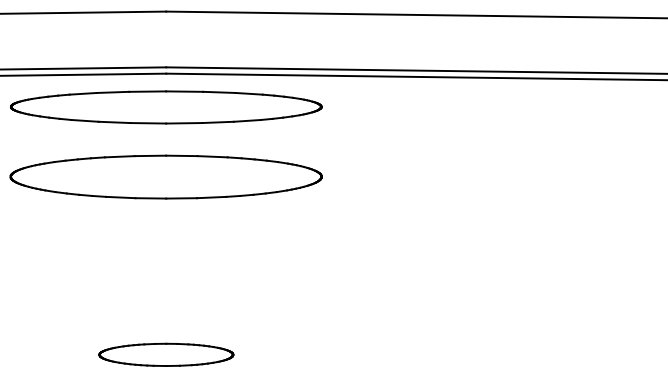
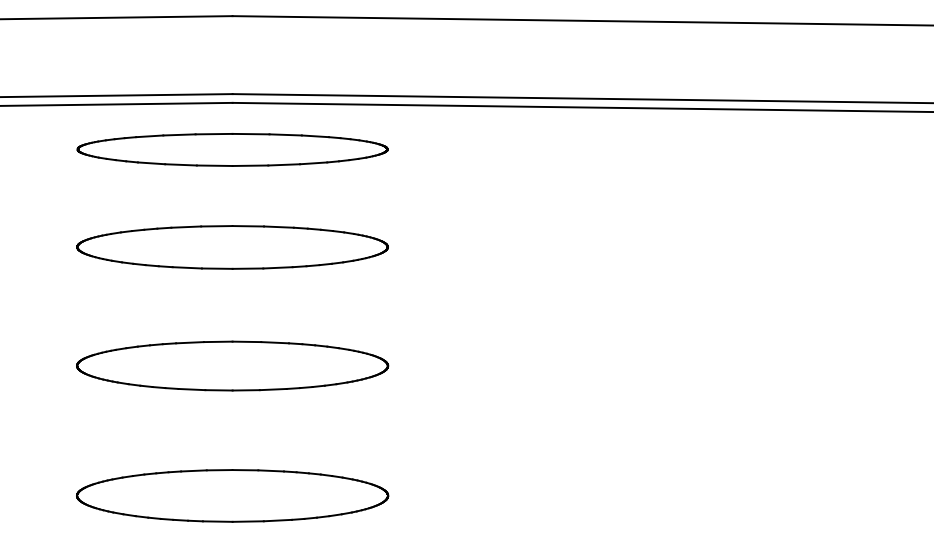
part: (166, 106) -> (232, 148), size x0.71
part: (166, 176) -> (232, 246), size x0.71
part: (166, 261) -> (232, 365), added
part: (166, 354) -> (232, 495), size x1.67

